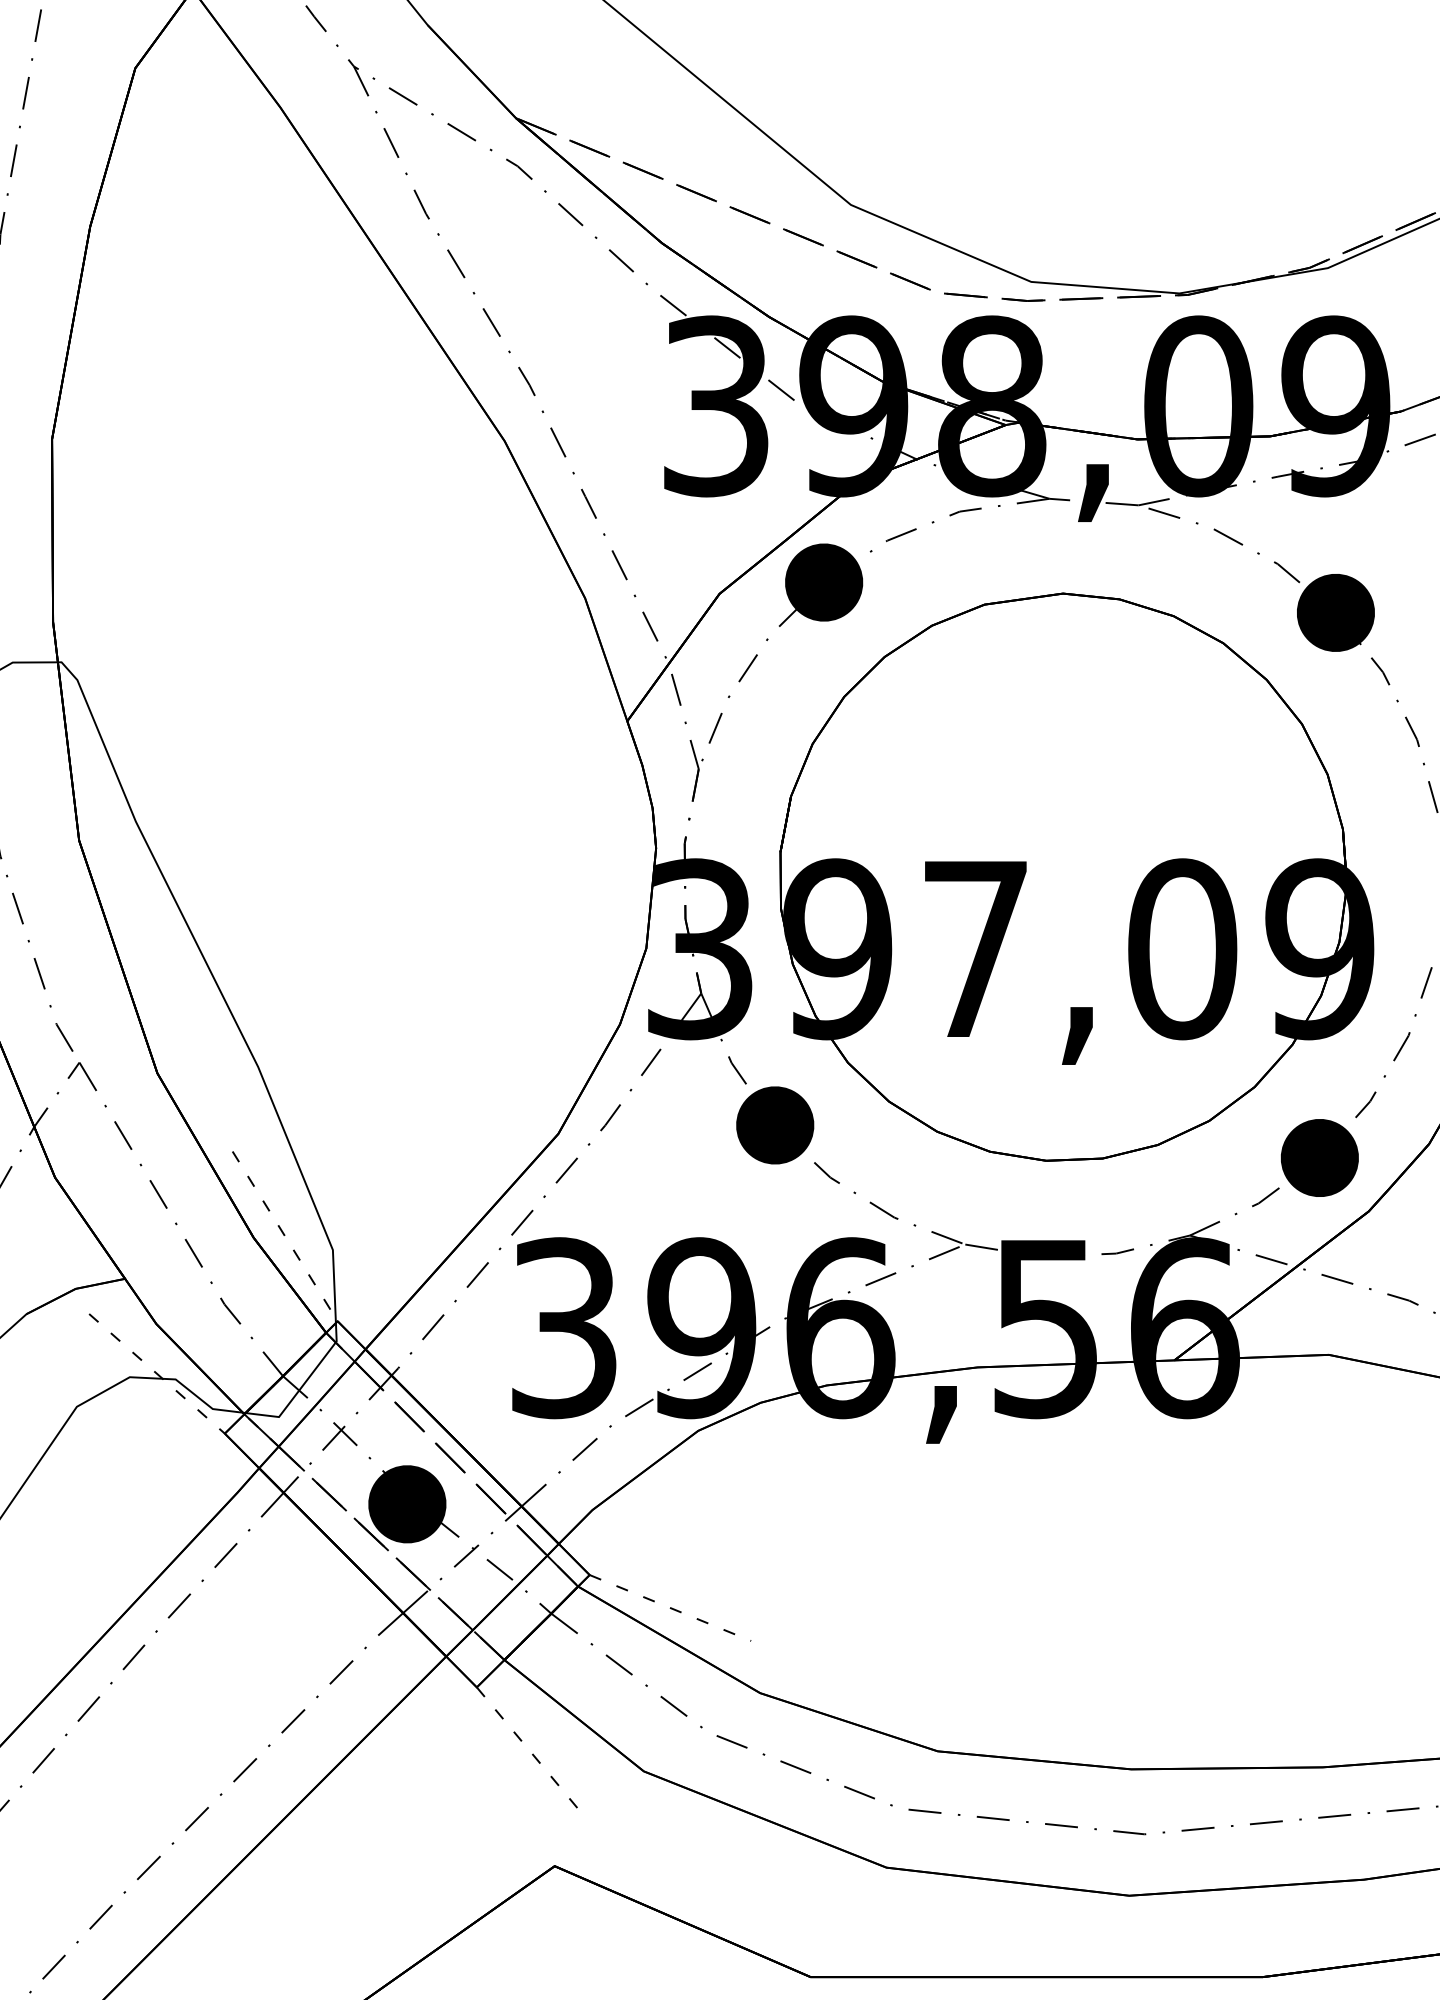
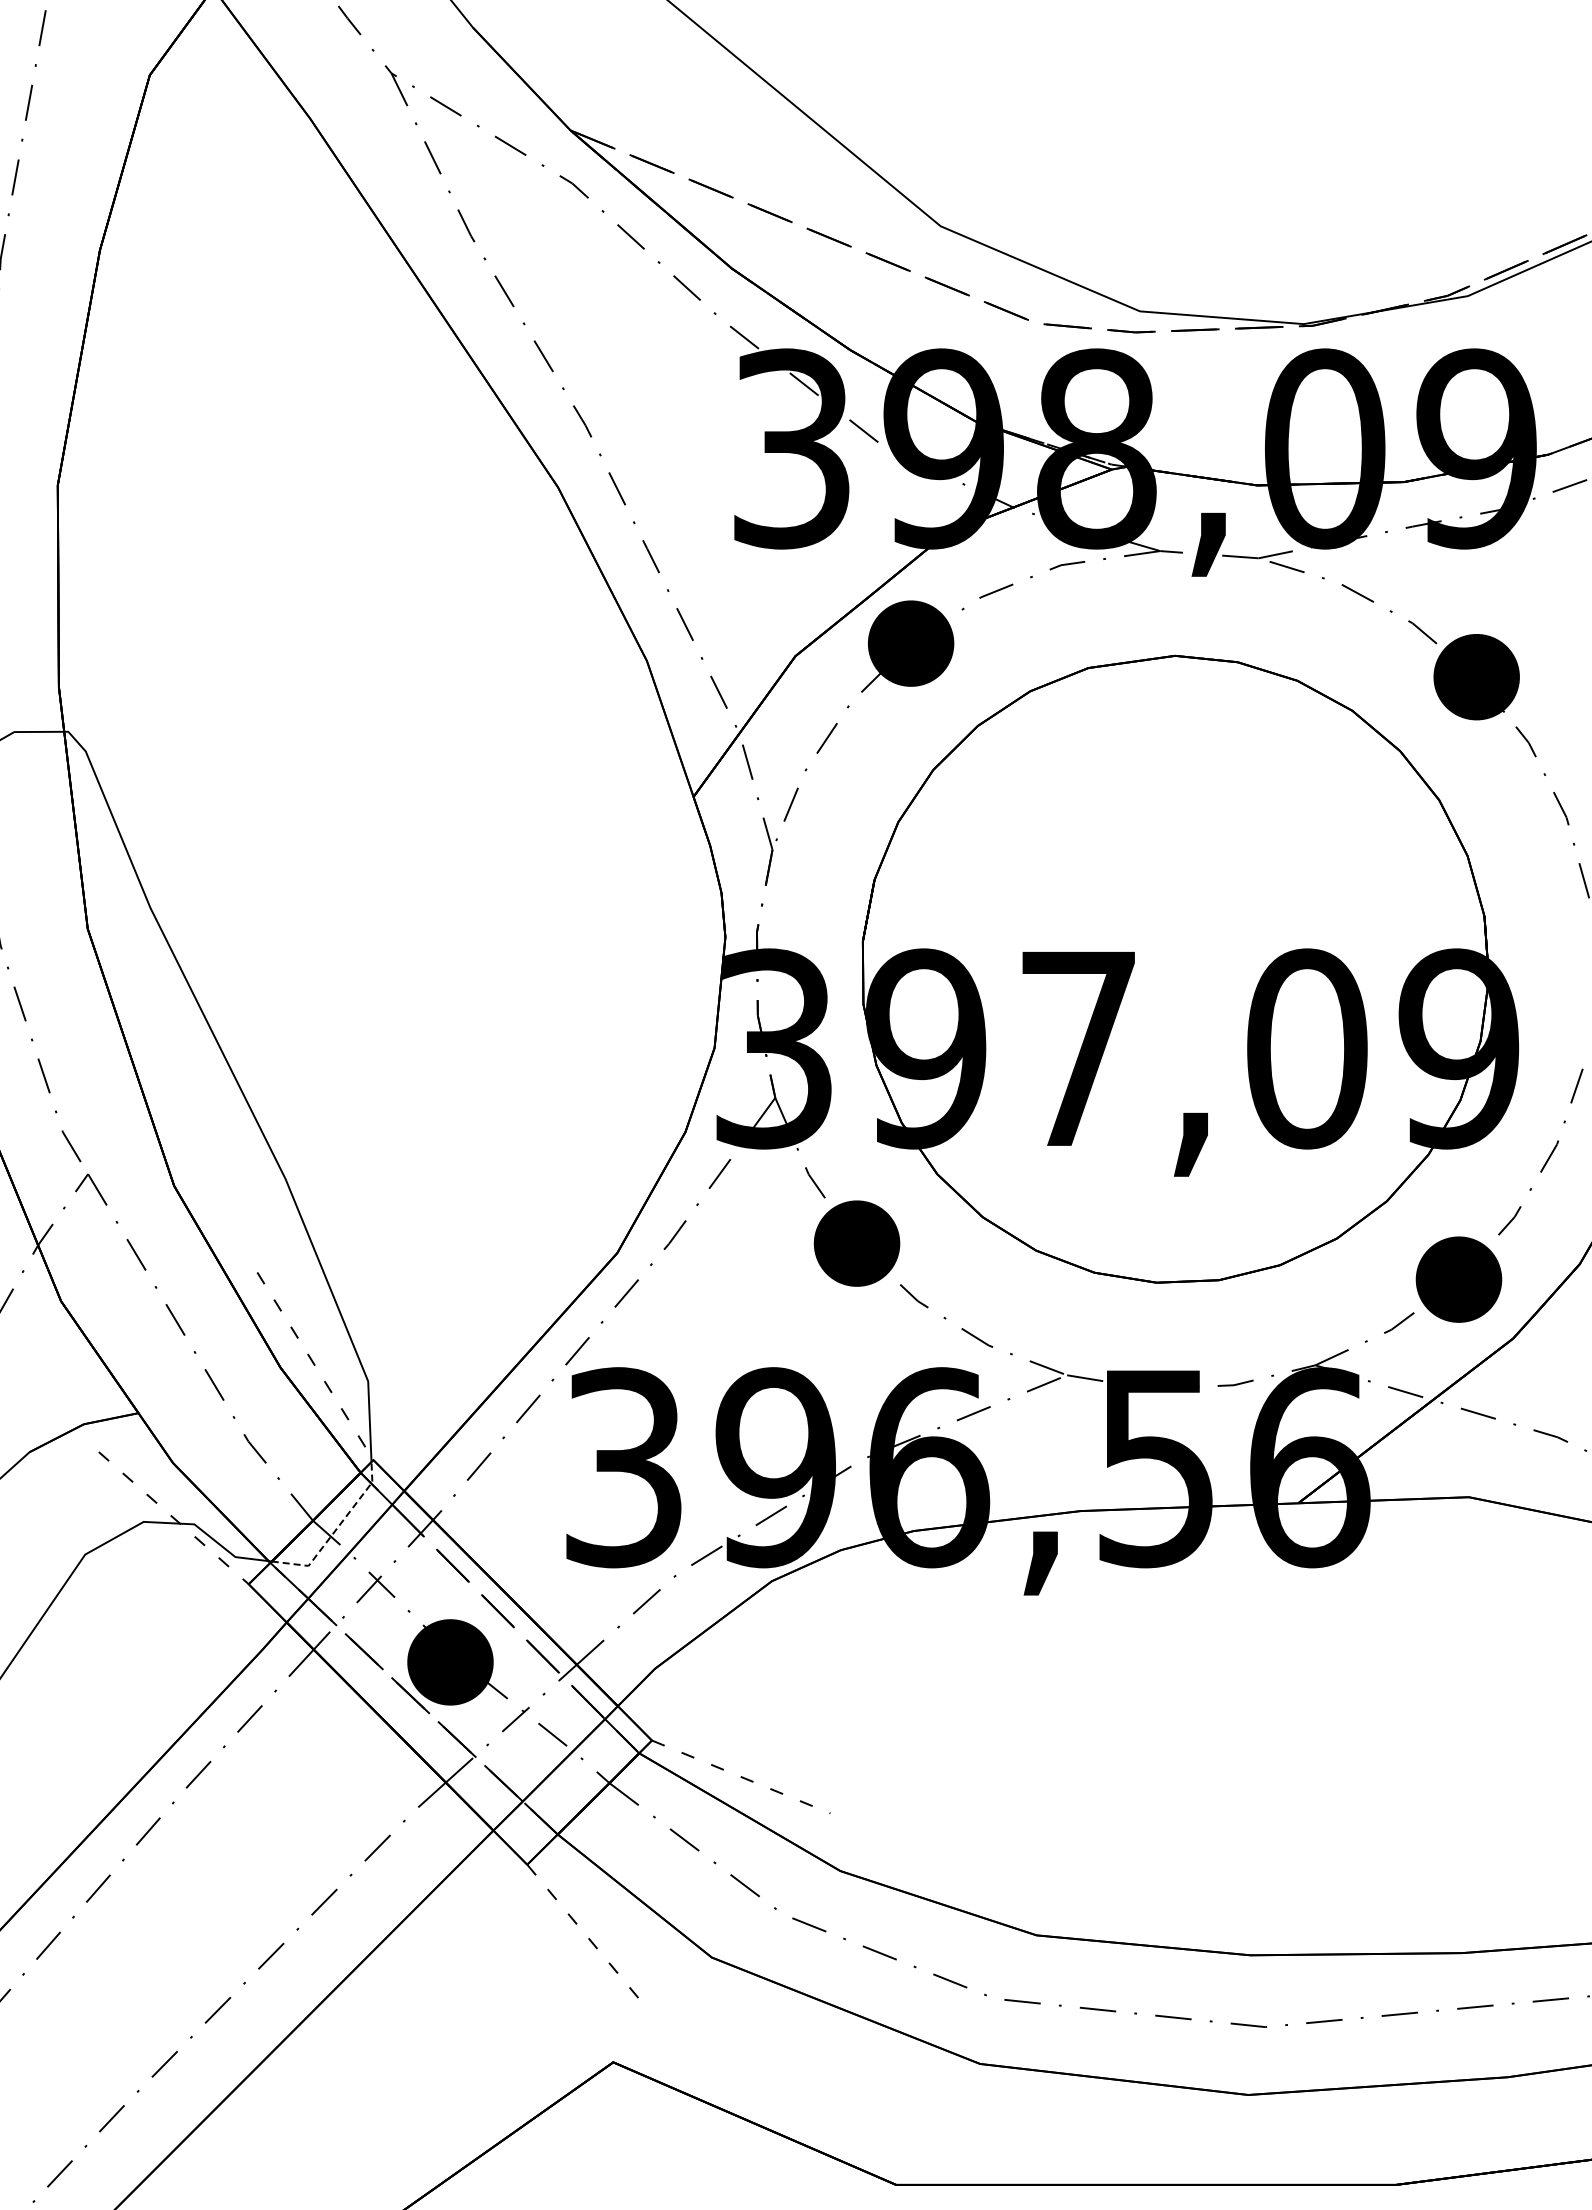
line: (303, 1384) -> (335, 1530), solid -> dashed

